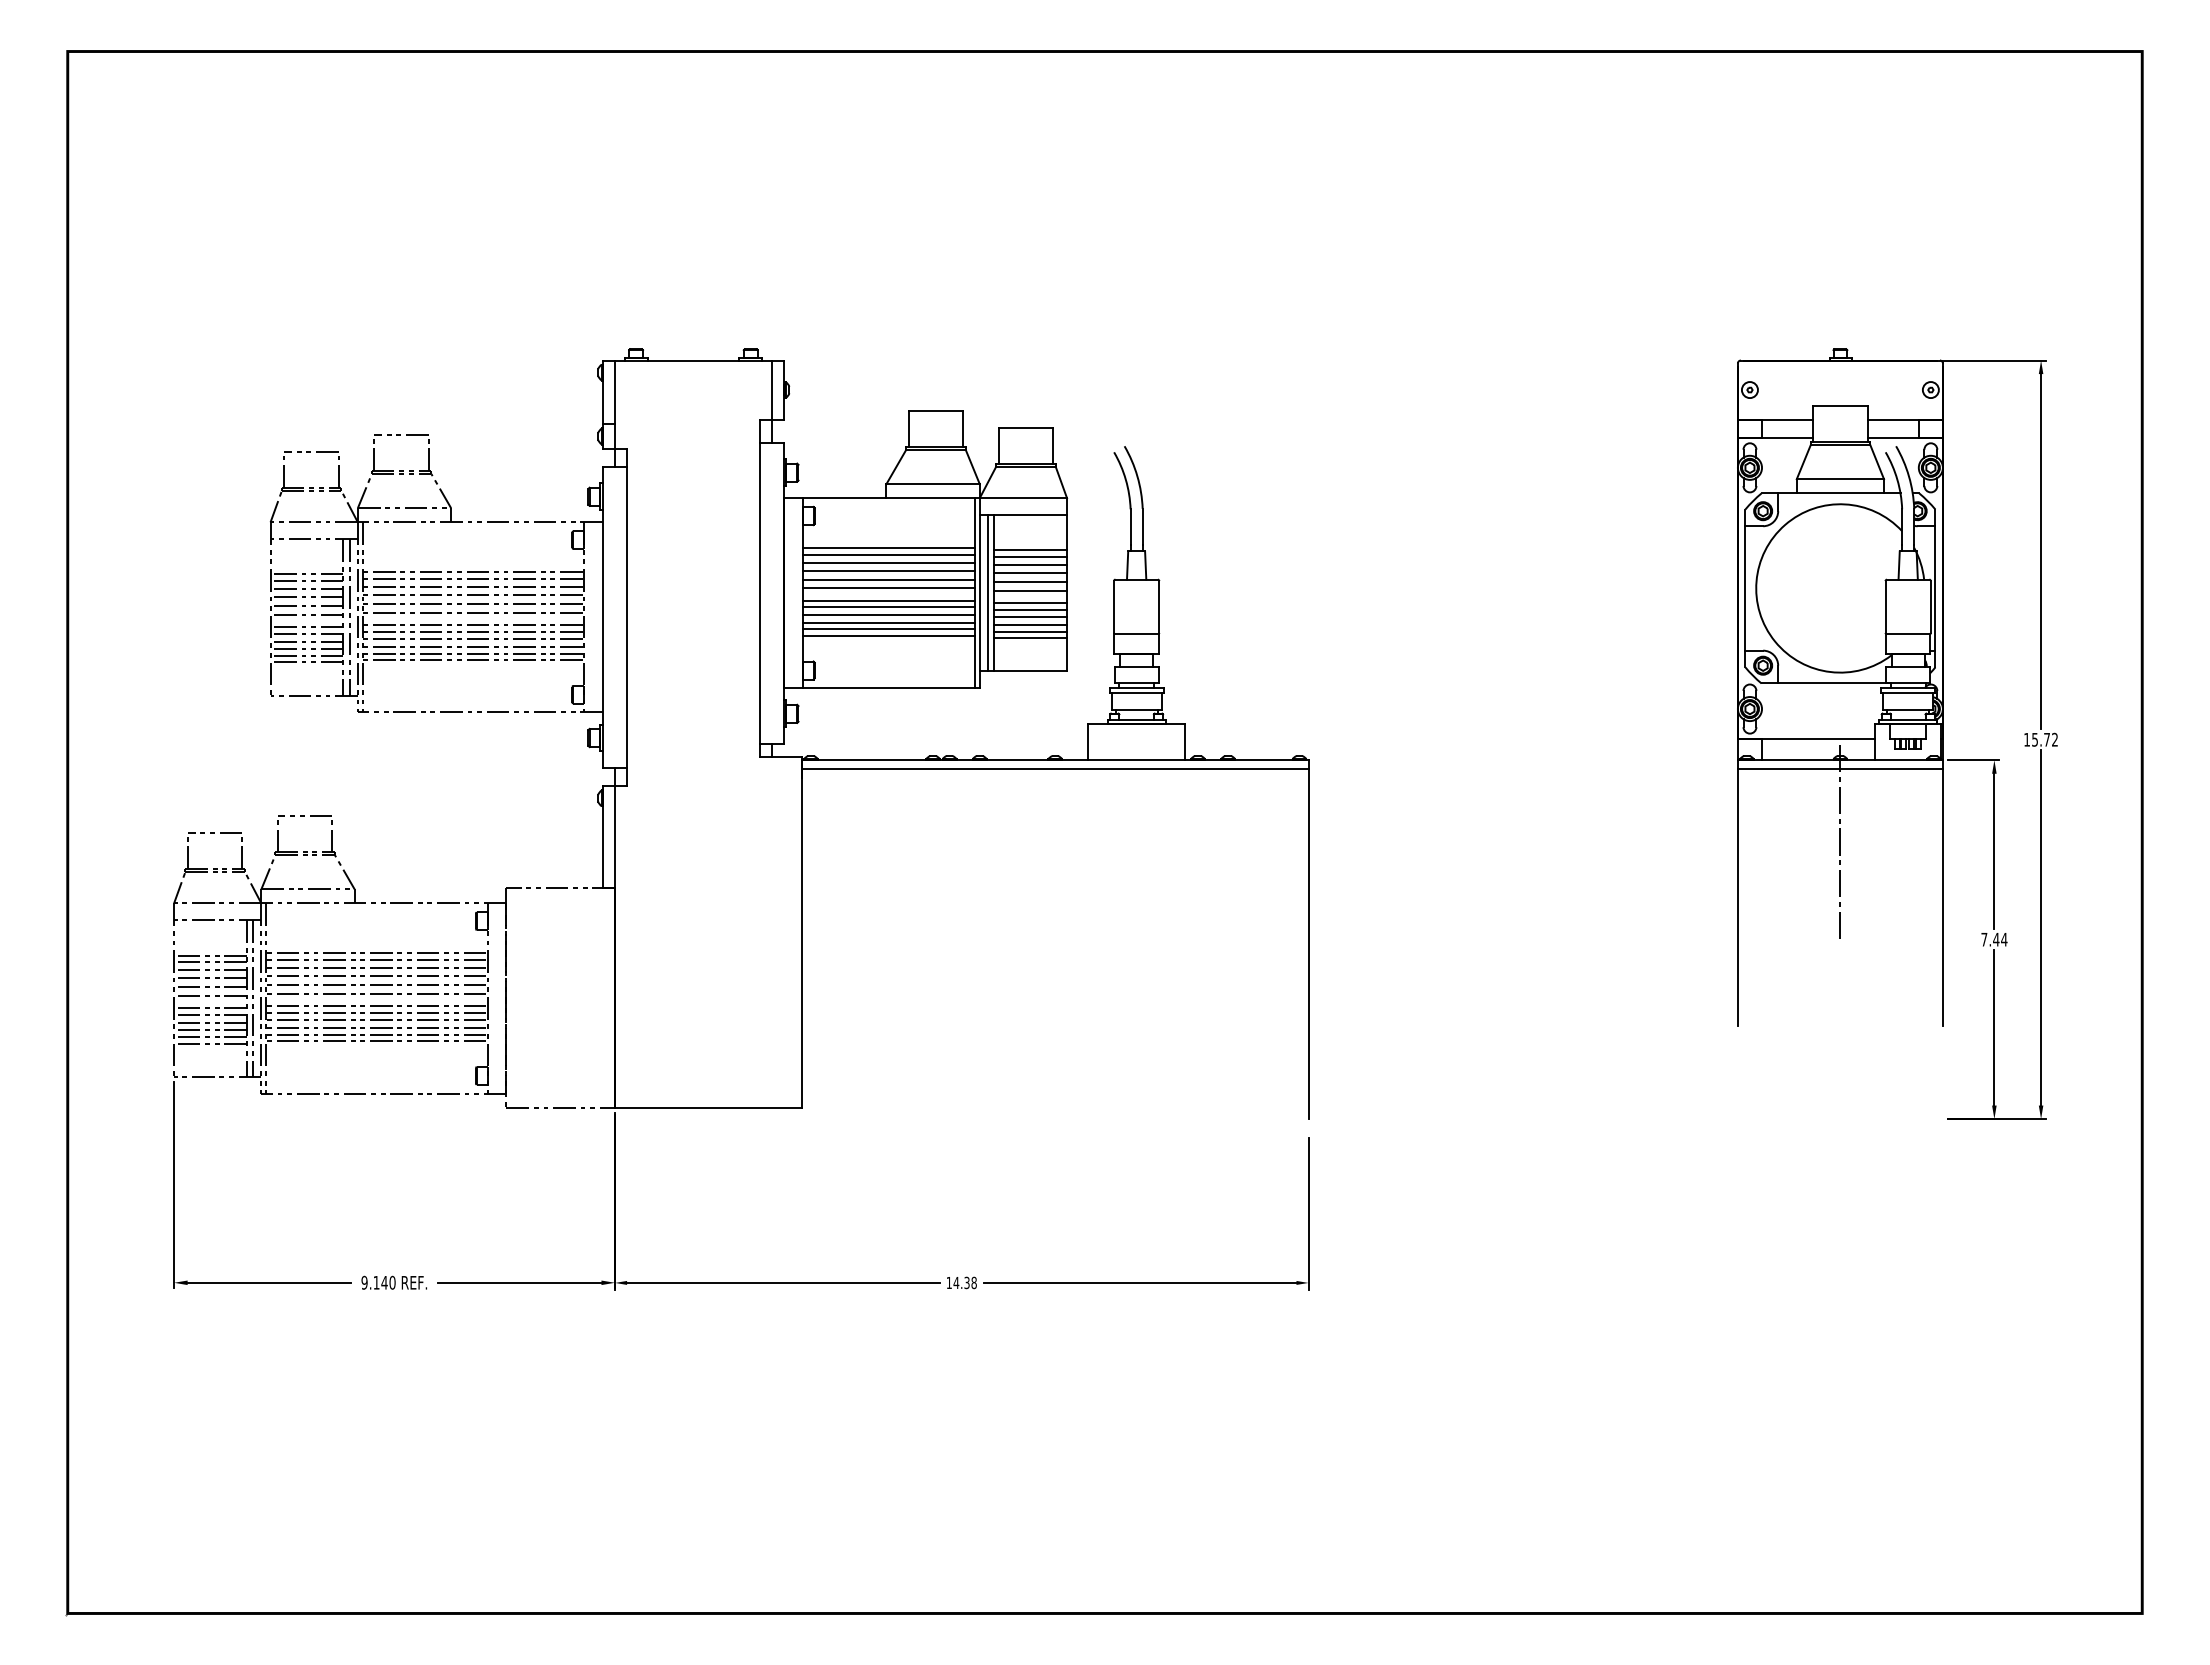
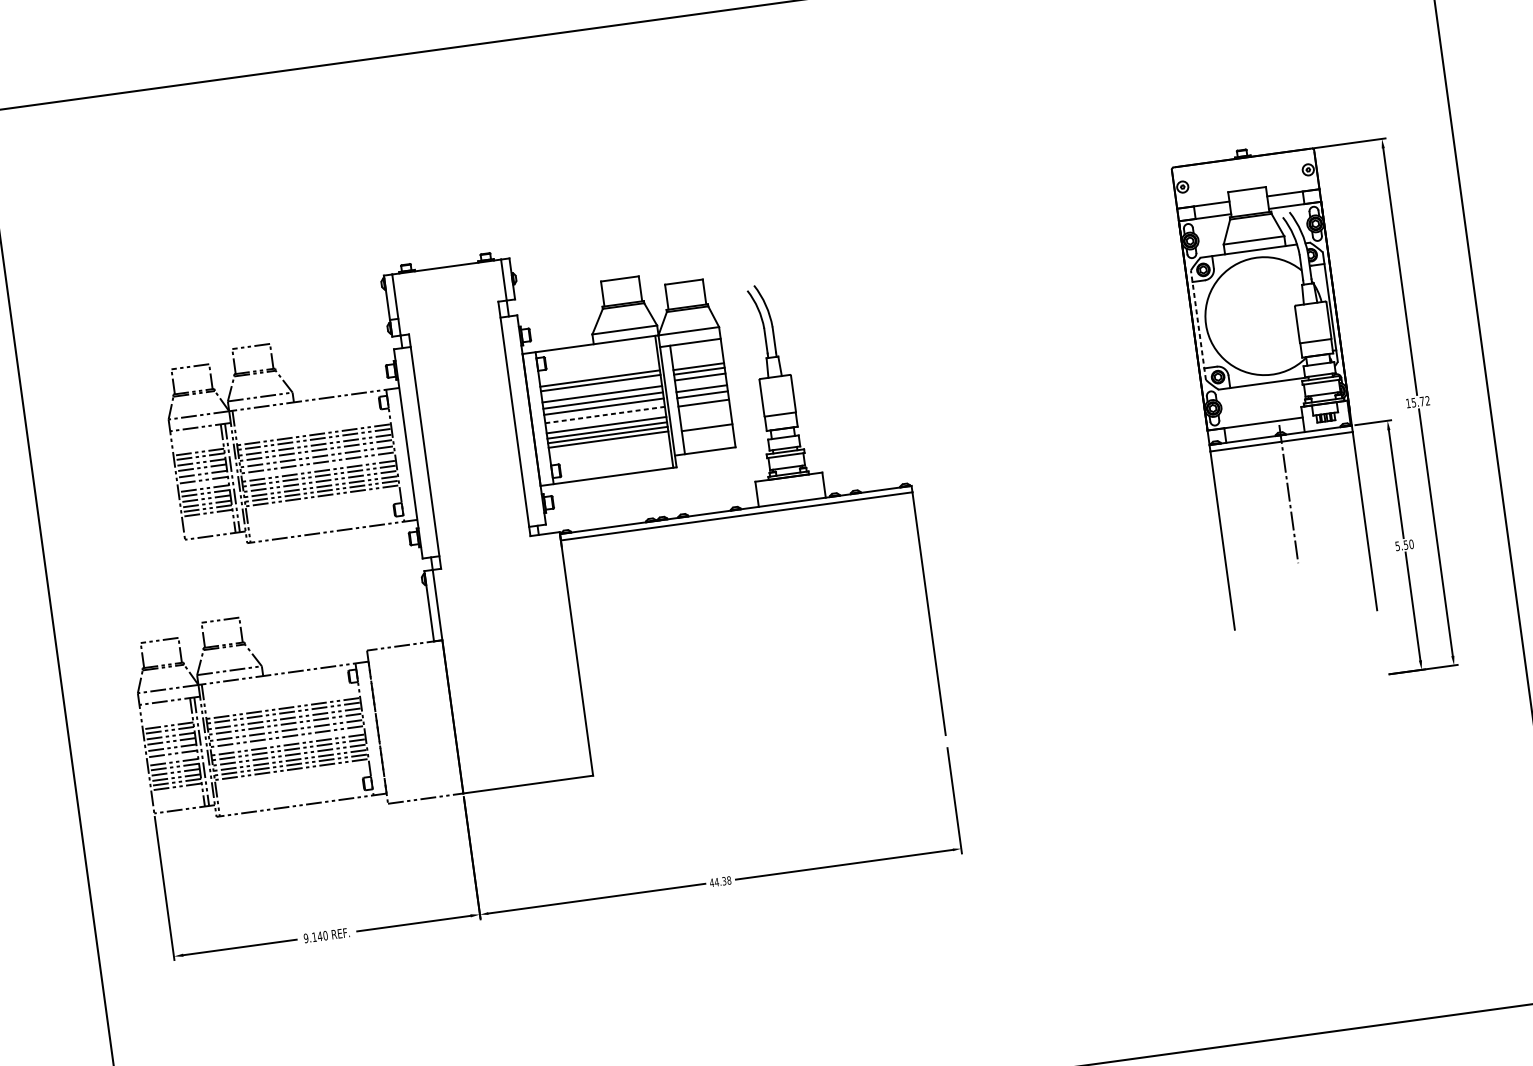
line: (888, 562) -> (601, 388), removed
line: (1030, 572) -> (700, 382), removed
line: (1745, 588) -> (1198, 325), solid -> dashed
line: (988, 593) -> (673, 400), removed
line: (889, 600) -> (605, 414), solid -> dashed
line: (888, 607) -> (605, 419), removed
line: (1030, 609) -> (704, 407), removed
line: (1030, 617) -> (705, 413), removed
line: (1030, 625) -> (705, 418), removed
line: (1030, 631) -> (706, 423), removed
text: (1994, 939) -> (1404, 545), 7.44 -> 5.50
text: (949, 1282) -> (712, 882), 14.38 -> 44.38

